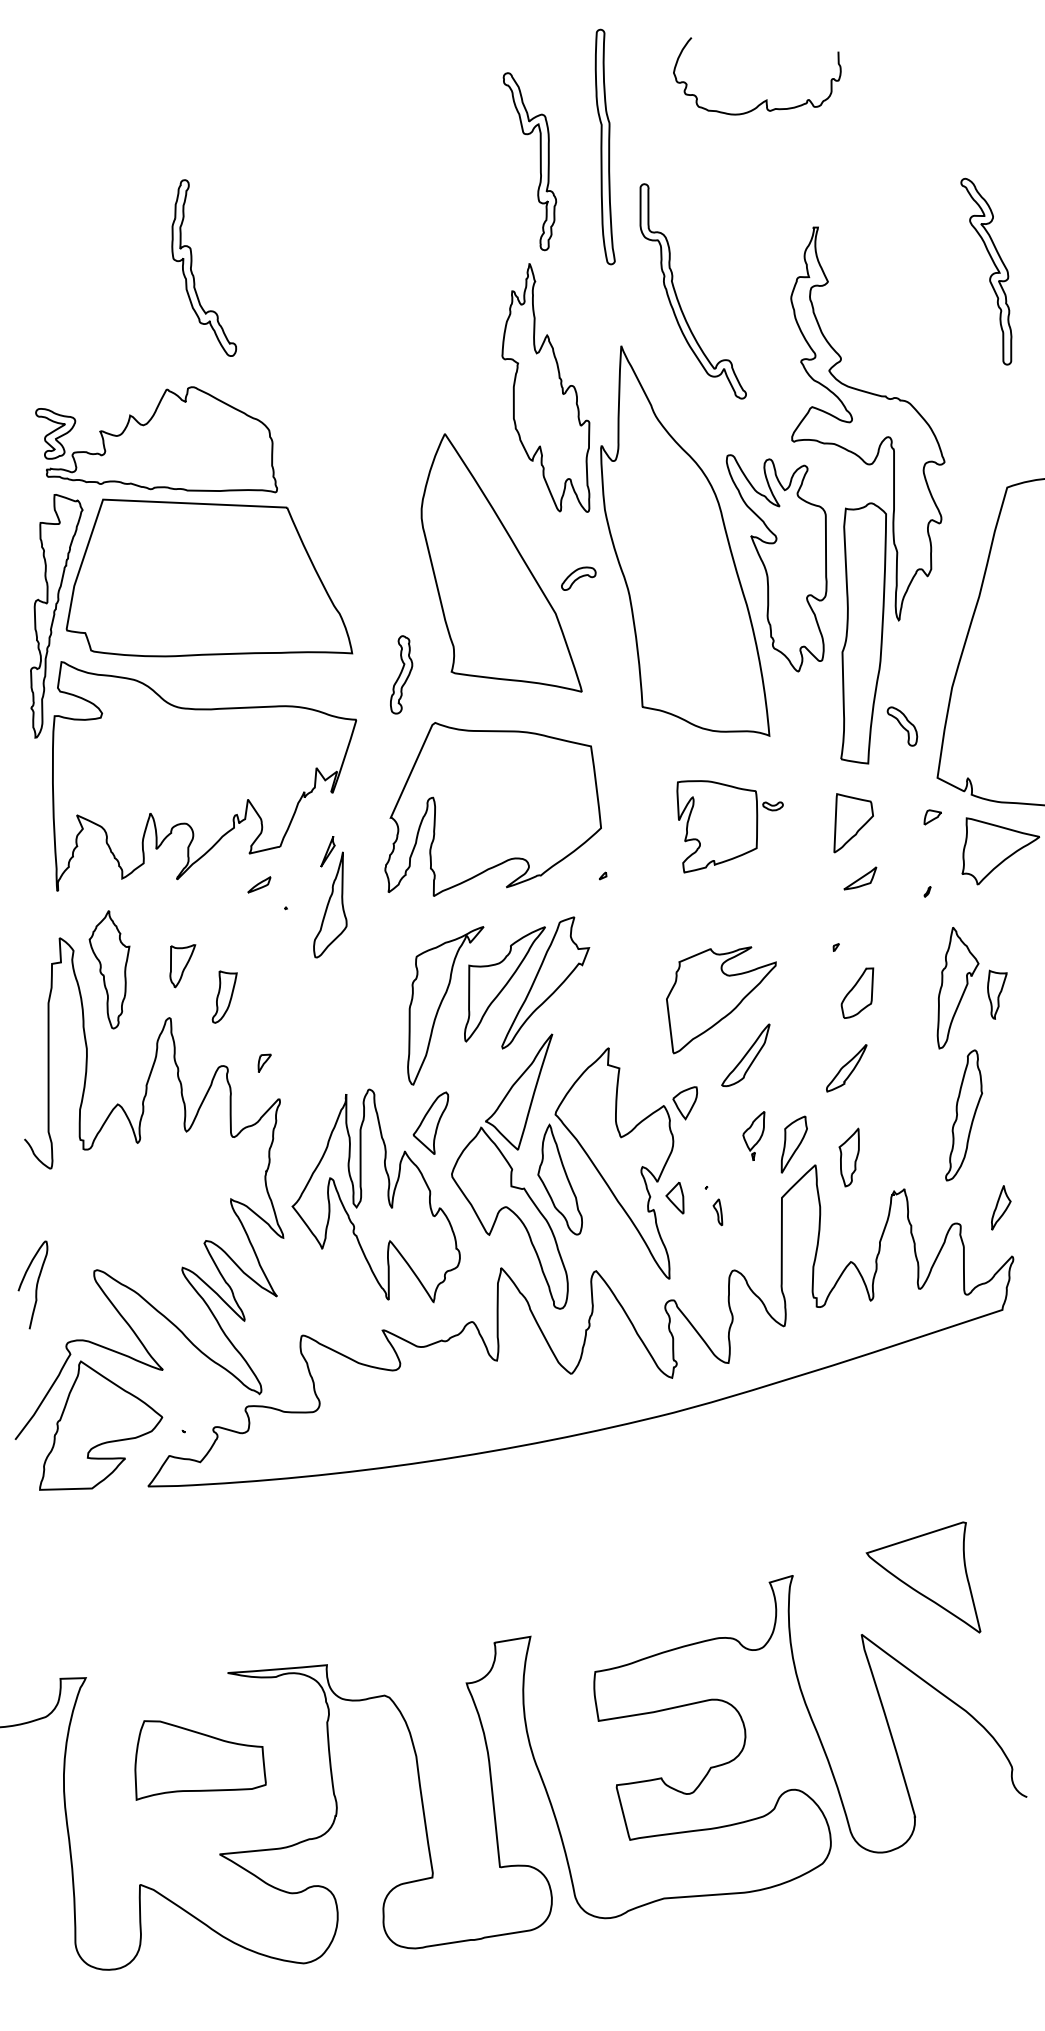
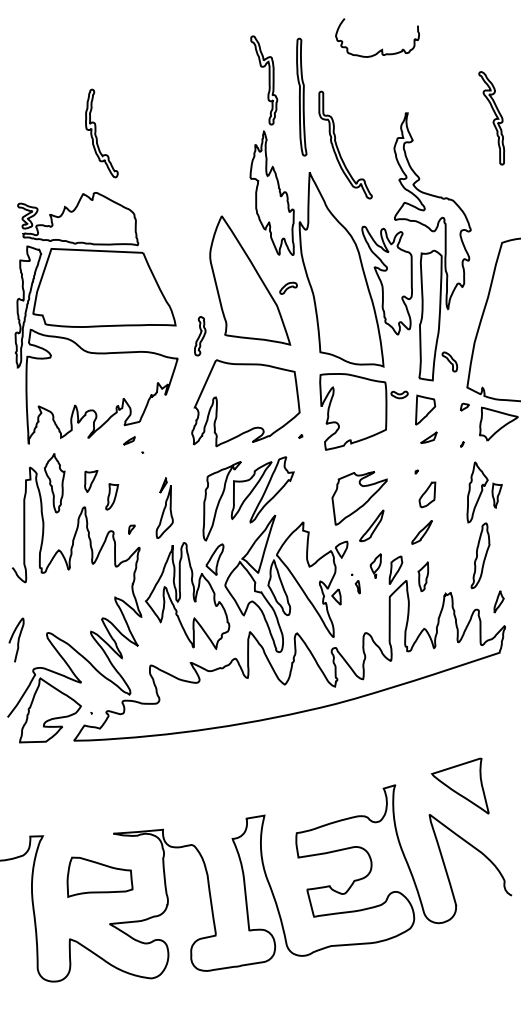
part: (604, 145) -> (301, 96), moved
part: (986, 272) -> (491, 118), moved
part: (729, 825) -> (363, 411), size x1.67
part: (329, 896) -> (164, 507), moved
part: (713, 1205) -> (355, 583), moved

